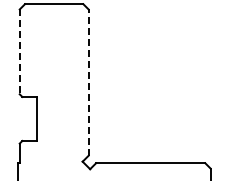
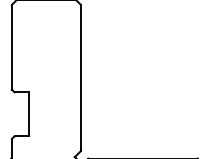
line: (19, 52) -> (11, 47), dashed -> solid
line: (88, 82) -> (80, 77), dashed -> solid

